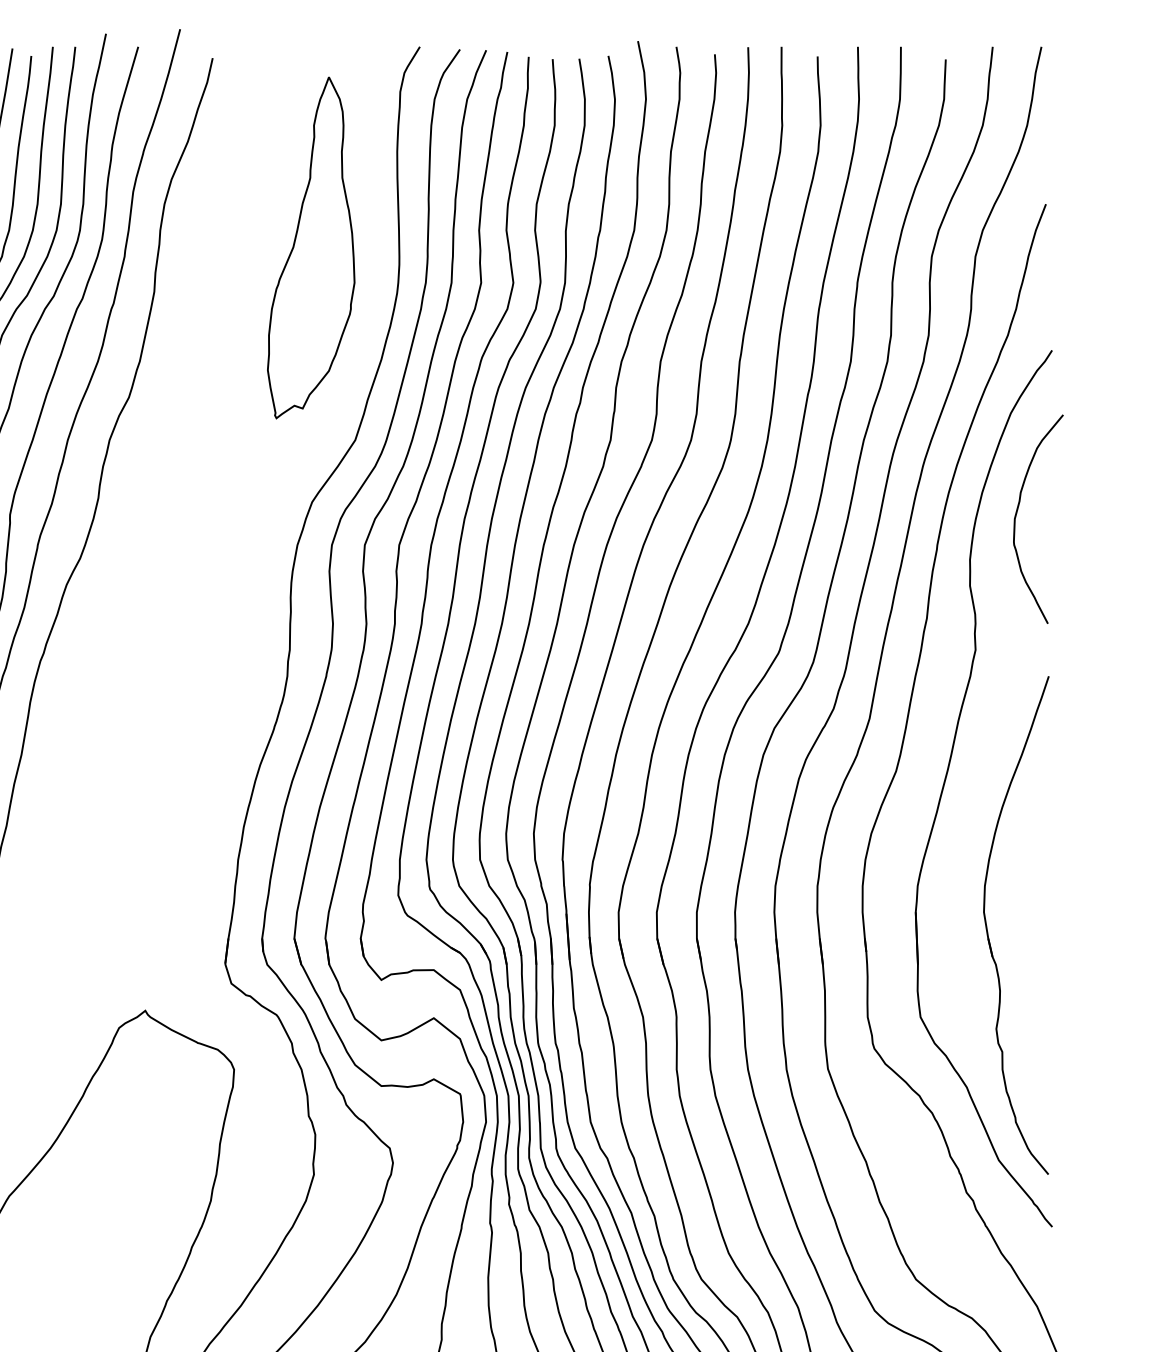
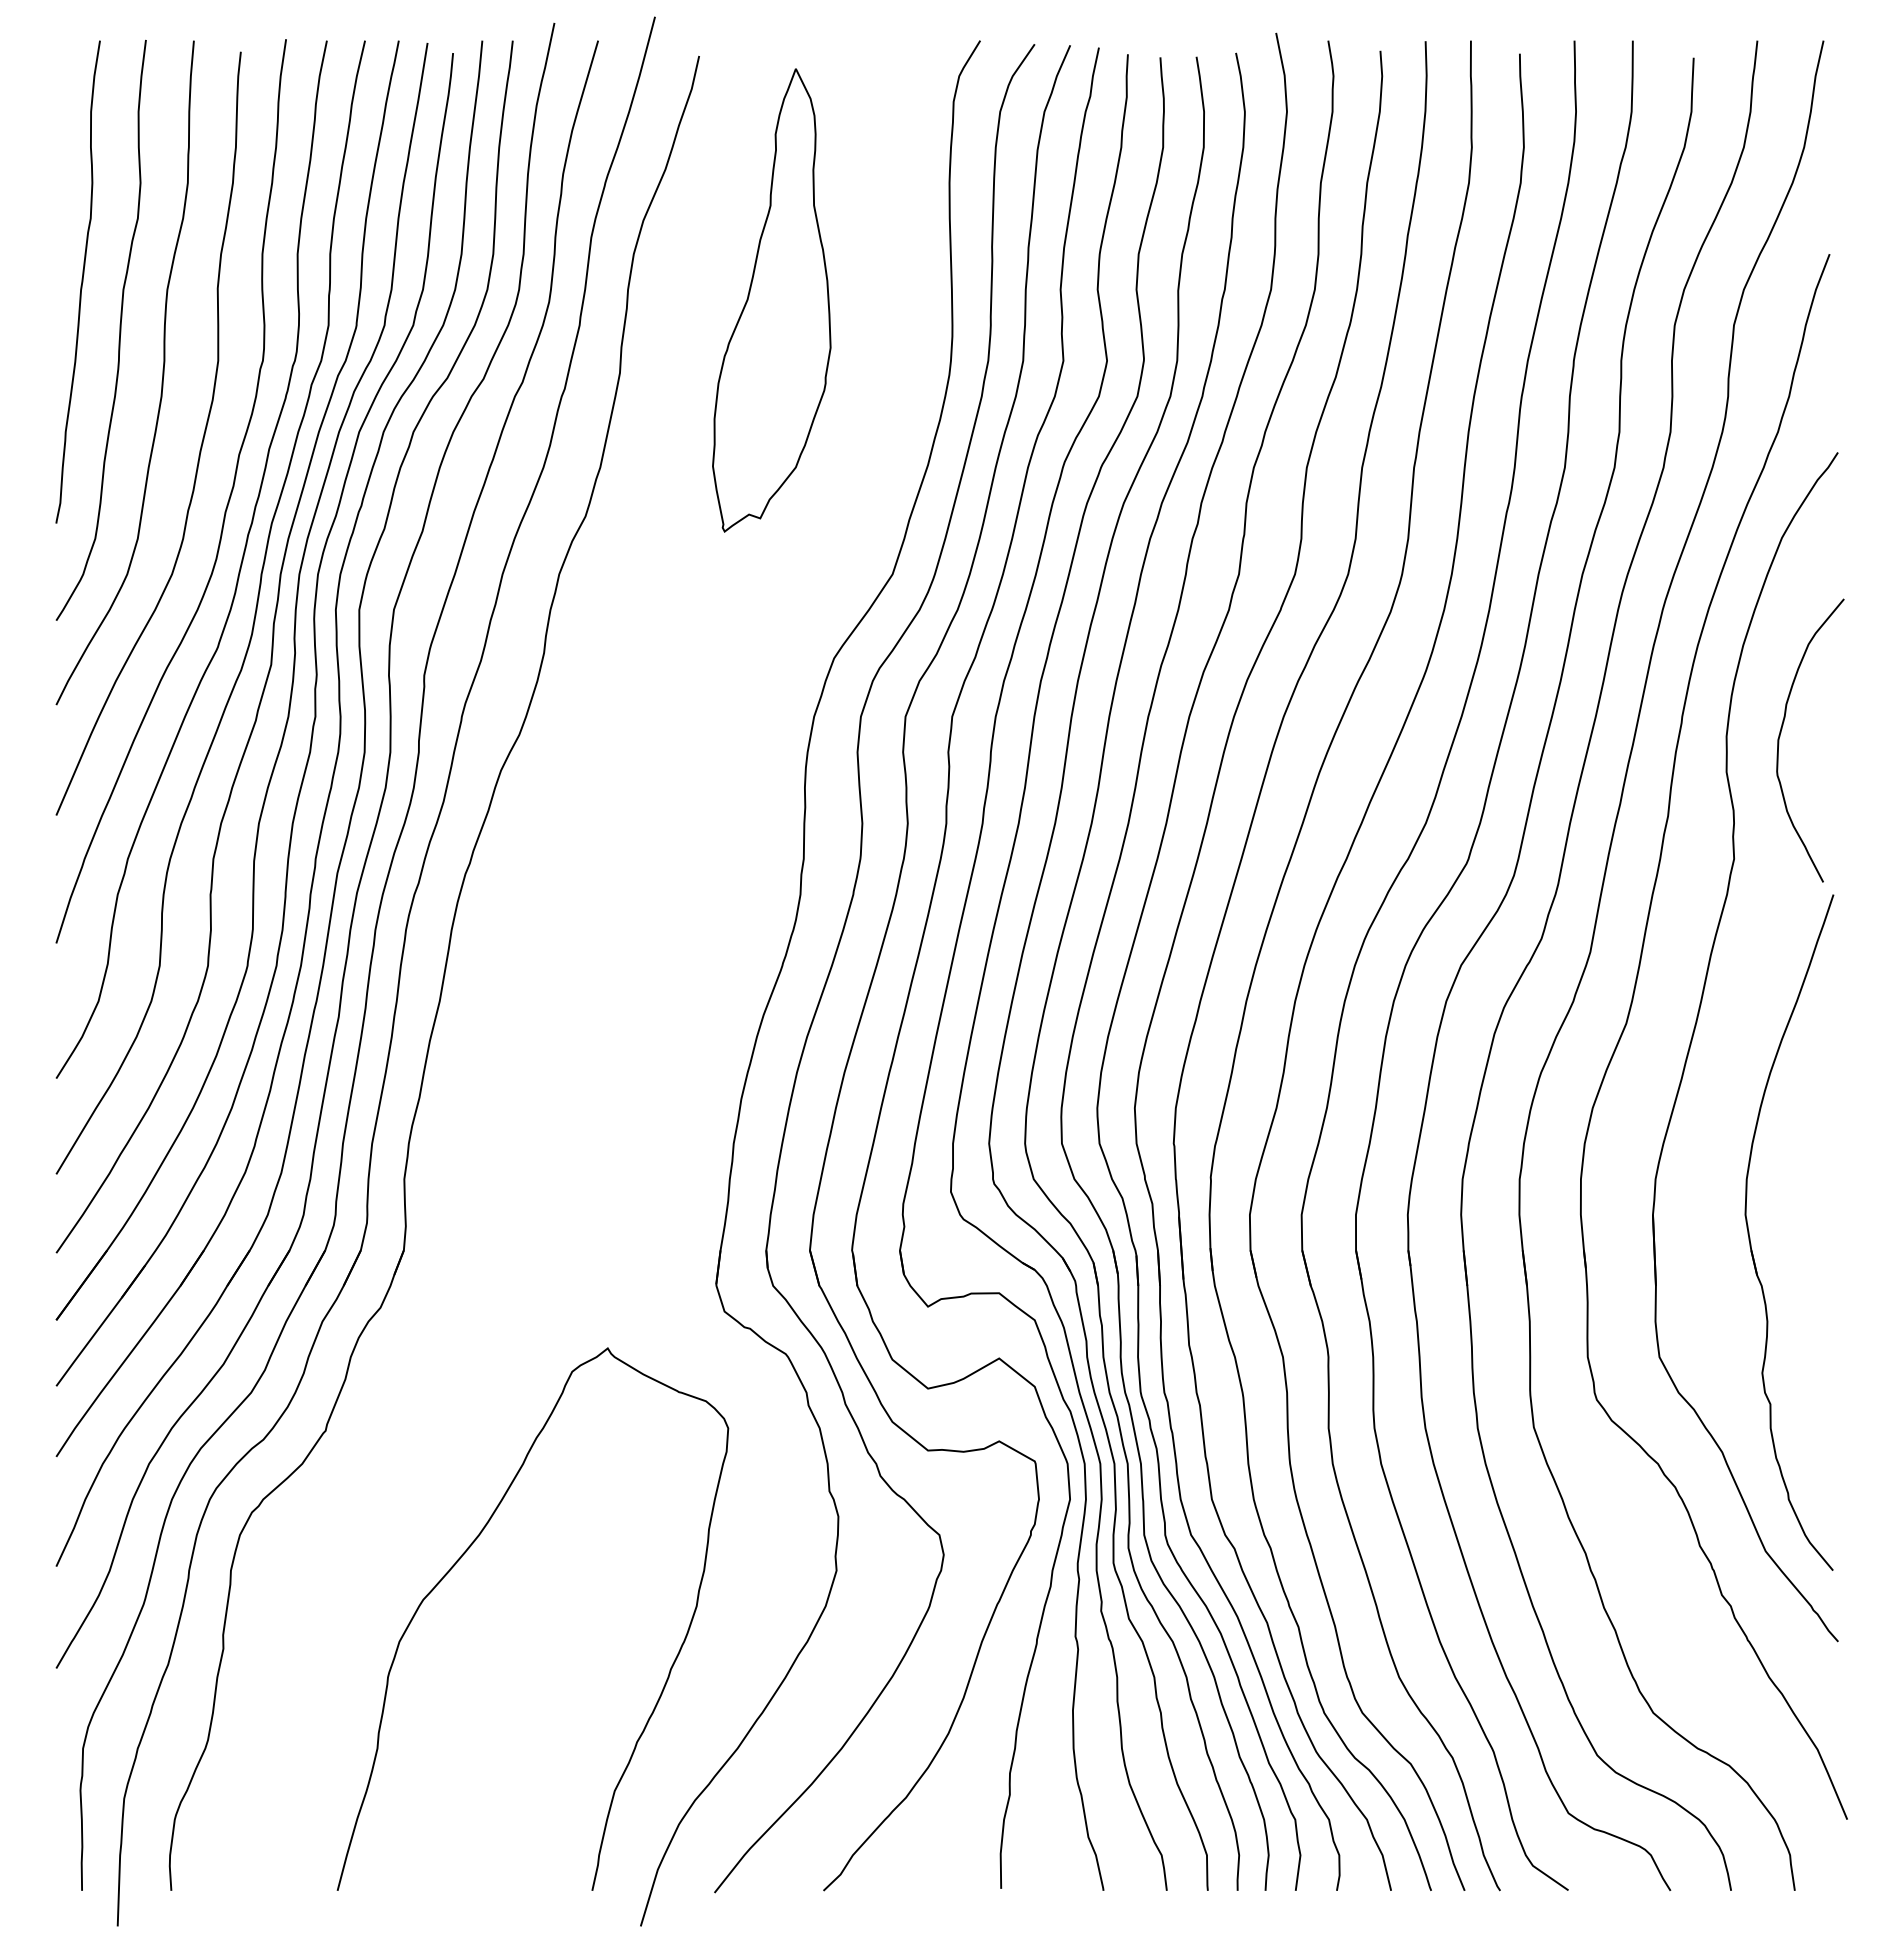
part: (310, 247) -> (771, 300), moved
curve: (1017, 514) -> (1781, 733), moved

